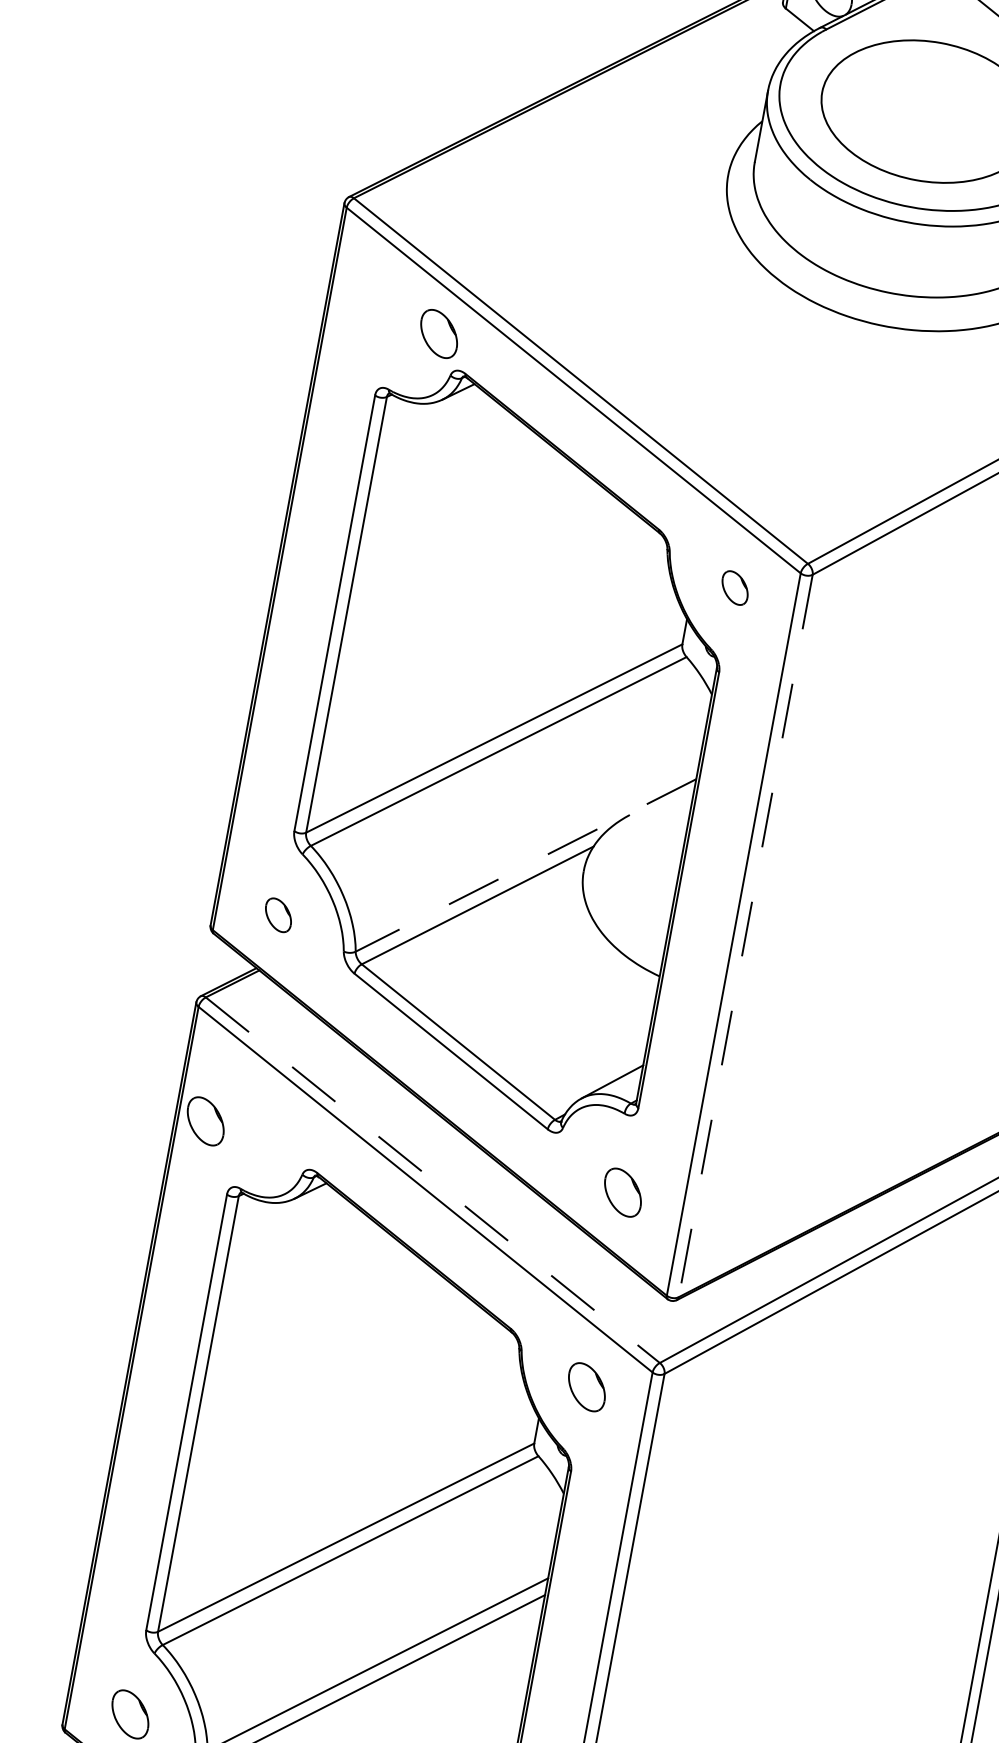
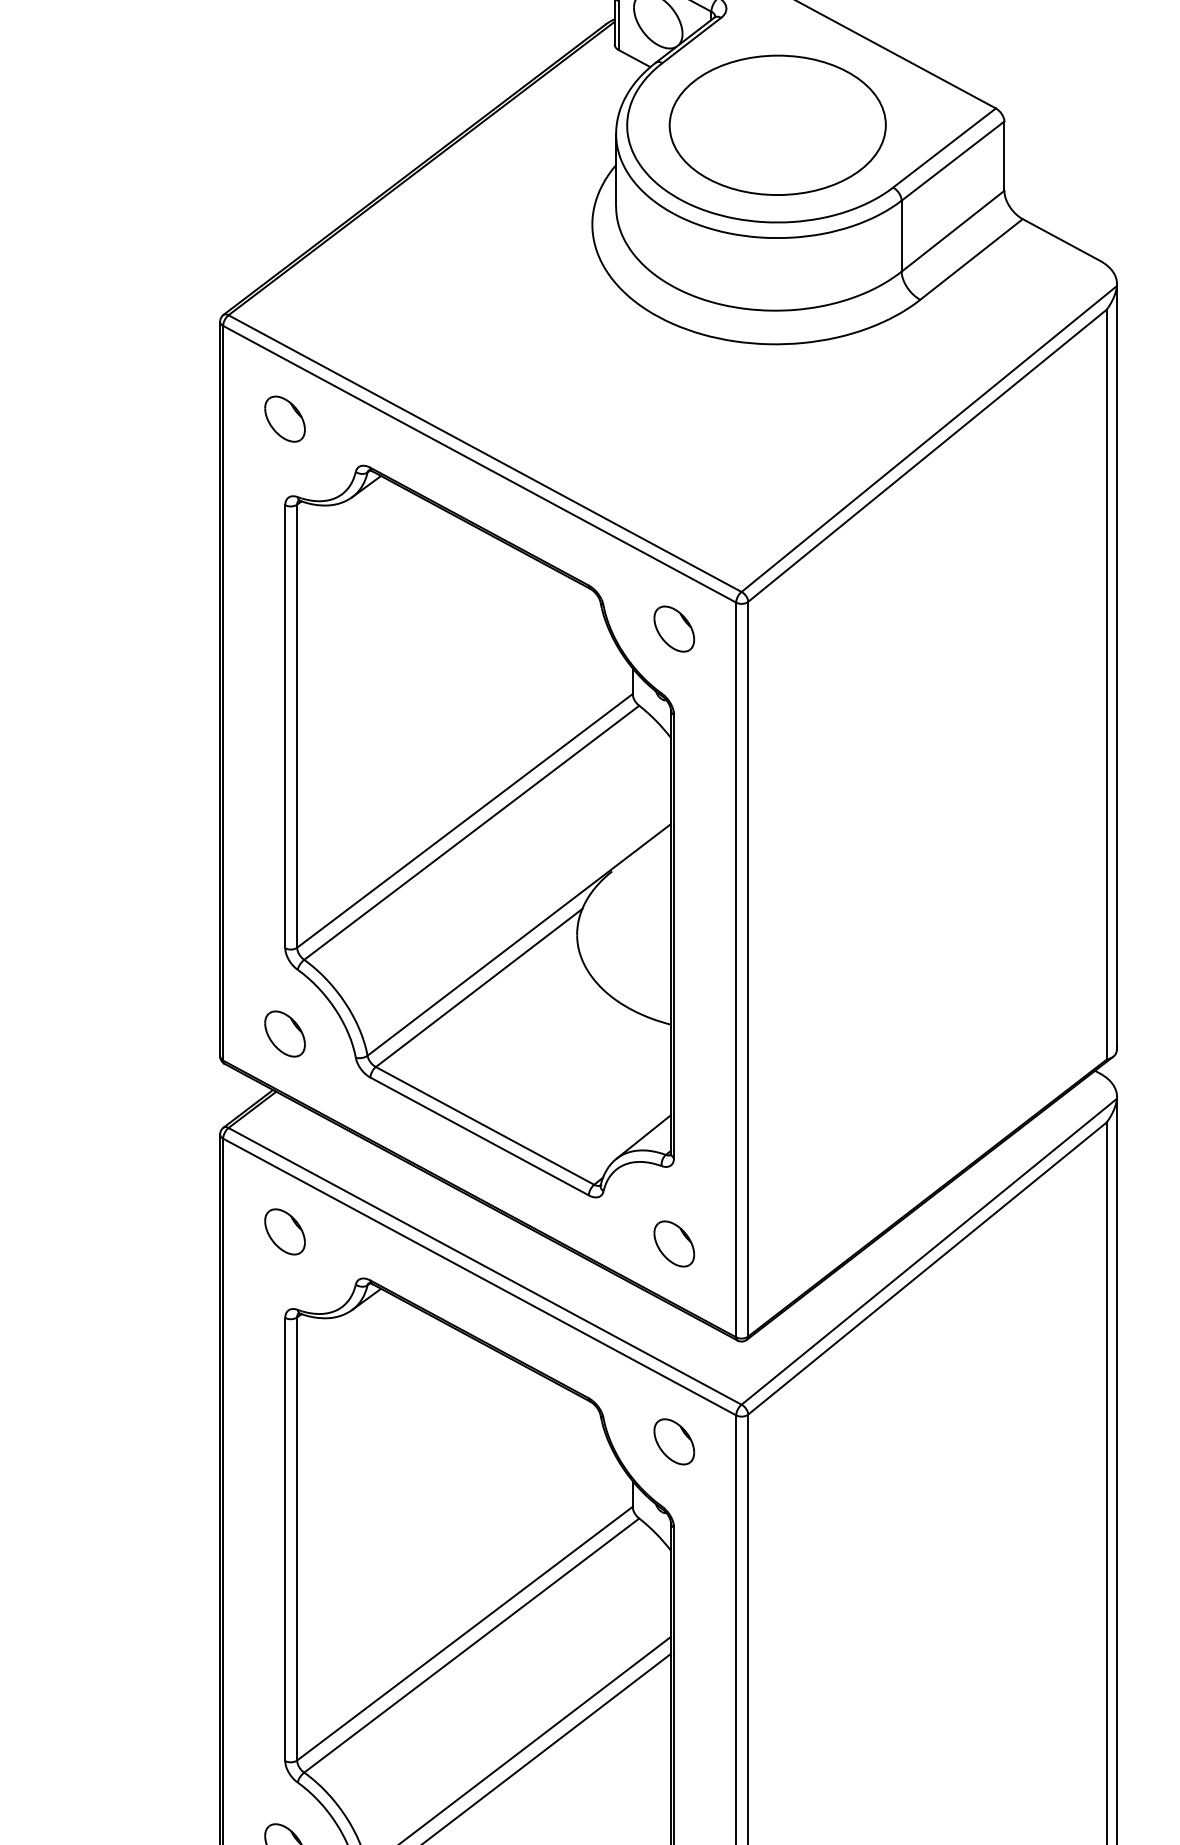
part: (438, 333) -> (284, 418), moved
part: (735, 587) -> (674, 628), size x1.43
line: (526, 865) -> (519, 939), dashed -> solid
part: (278, 914) -> (284, 1033), size x1.43
line: (745, 936) -> (748, 969), dashed -> solid
part: (205, 1120) -> (284, 1231), moved
line: (433, 1180) -> (485, 1266), dashed -> solid

